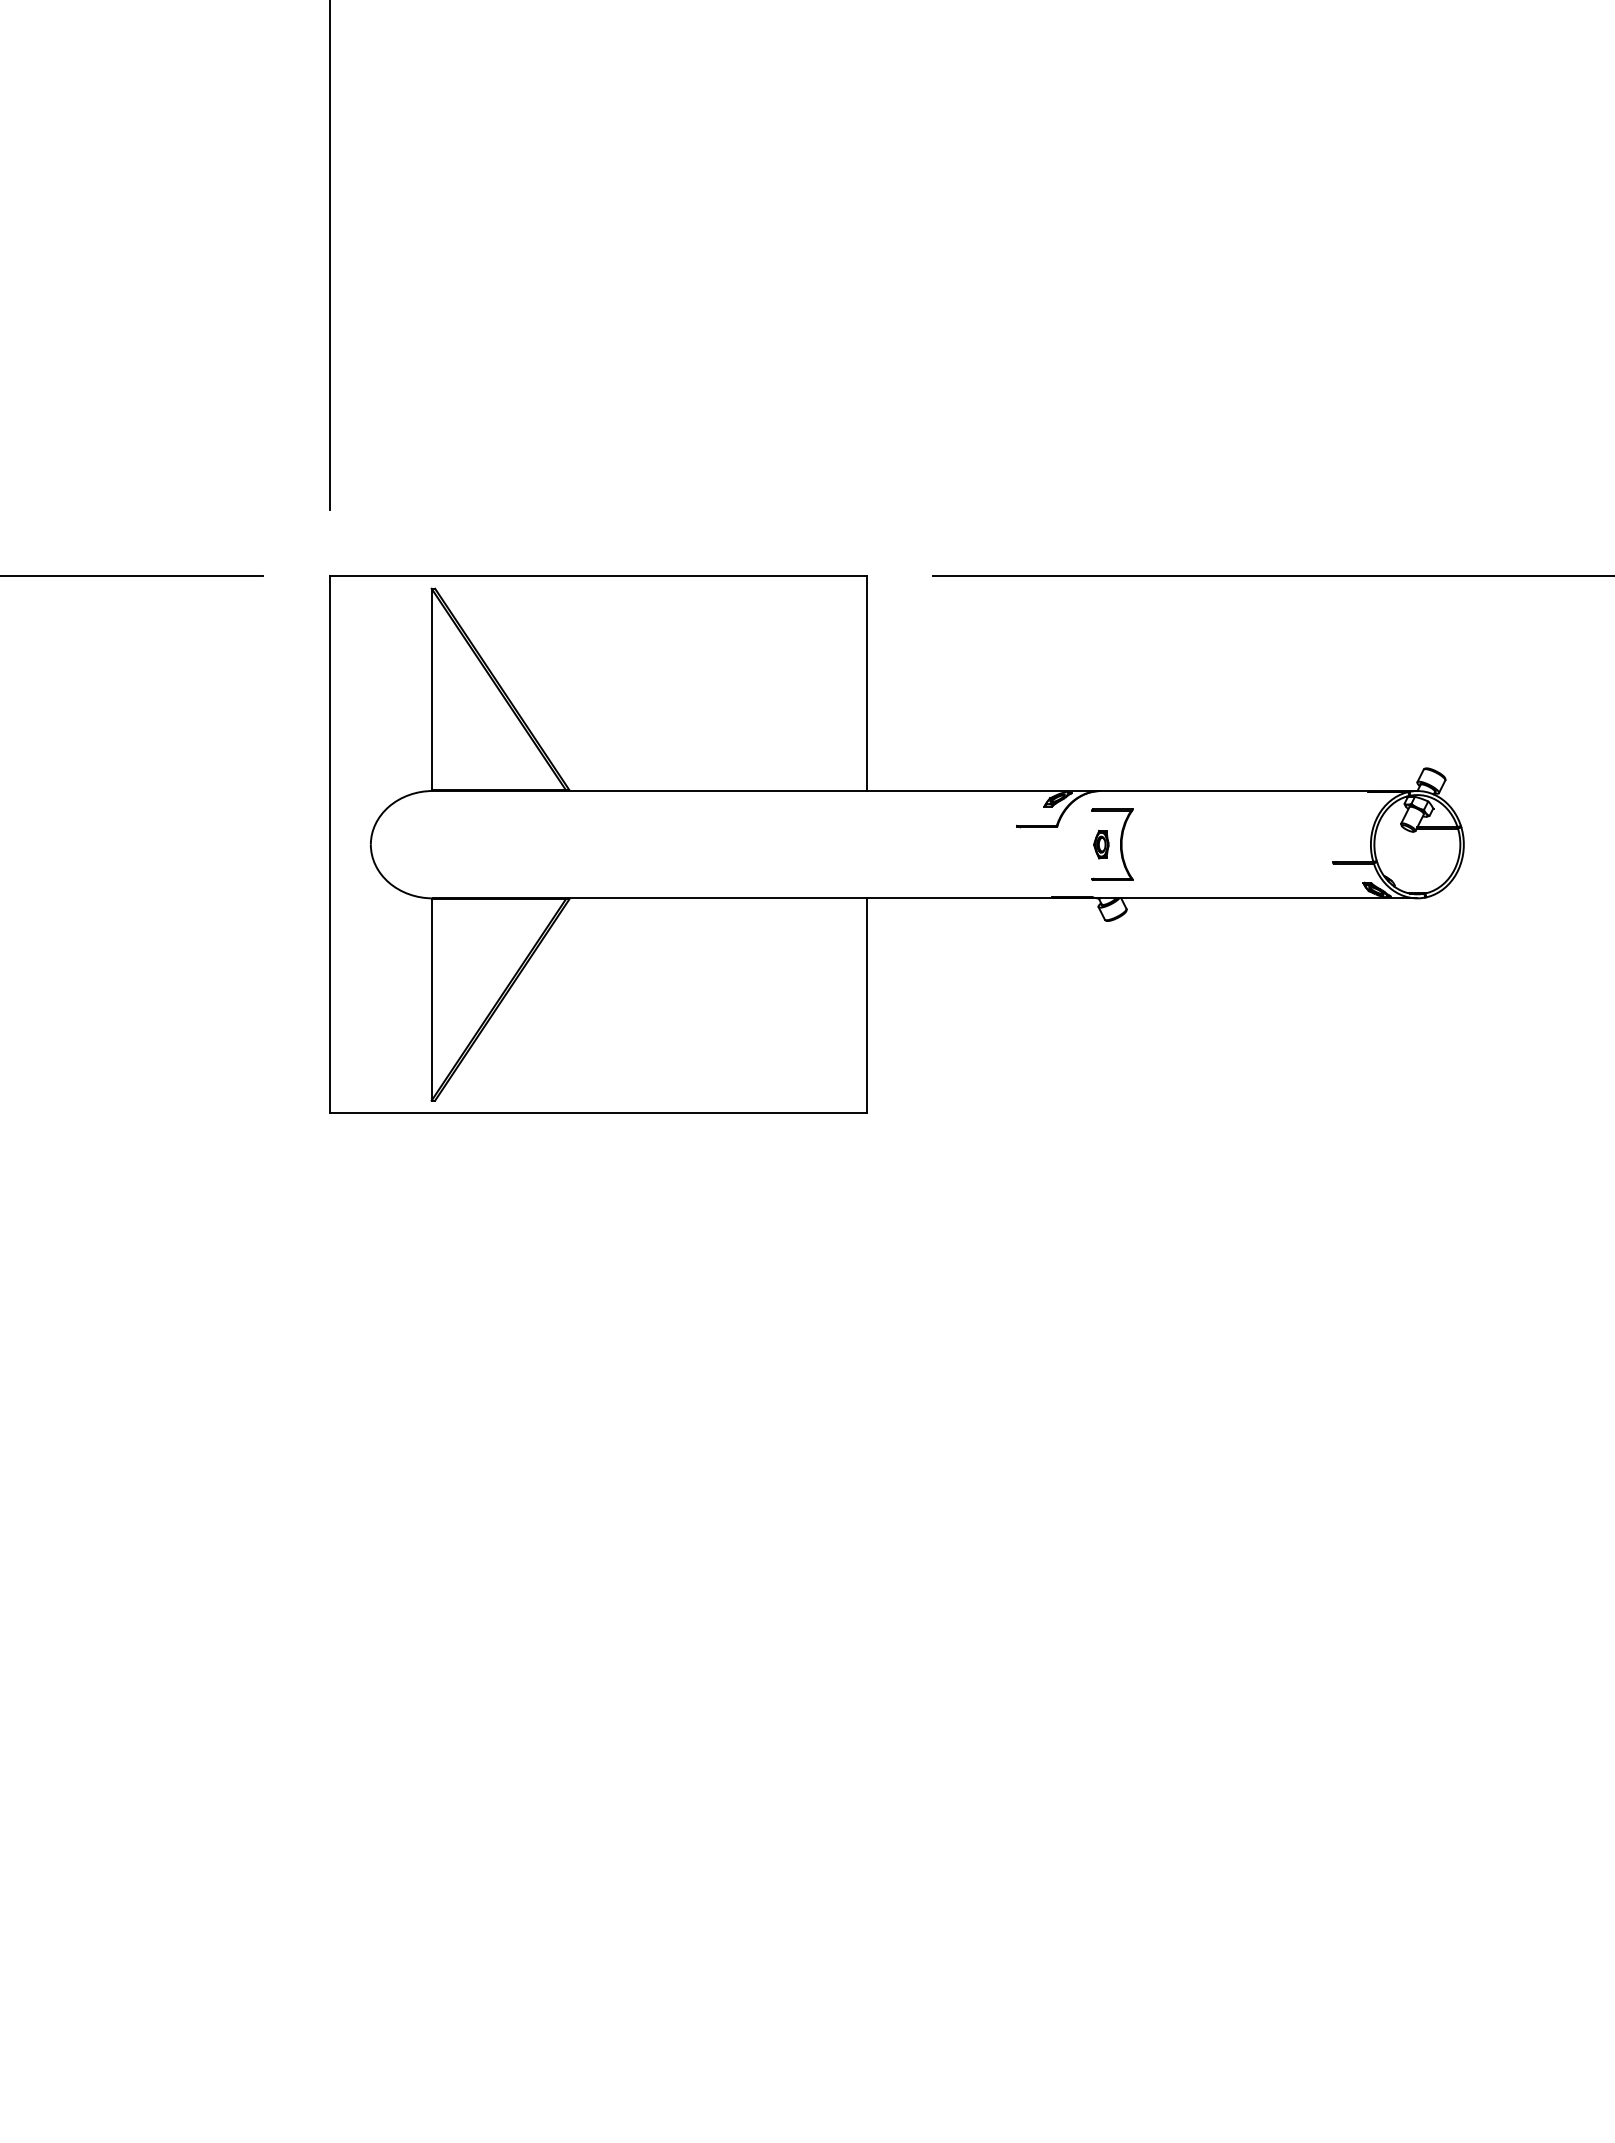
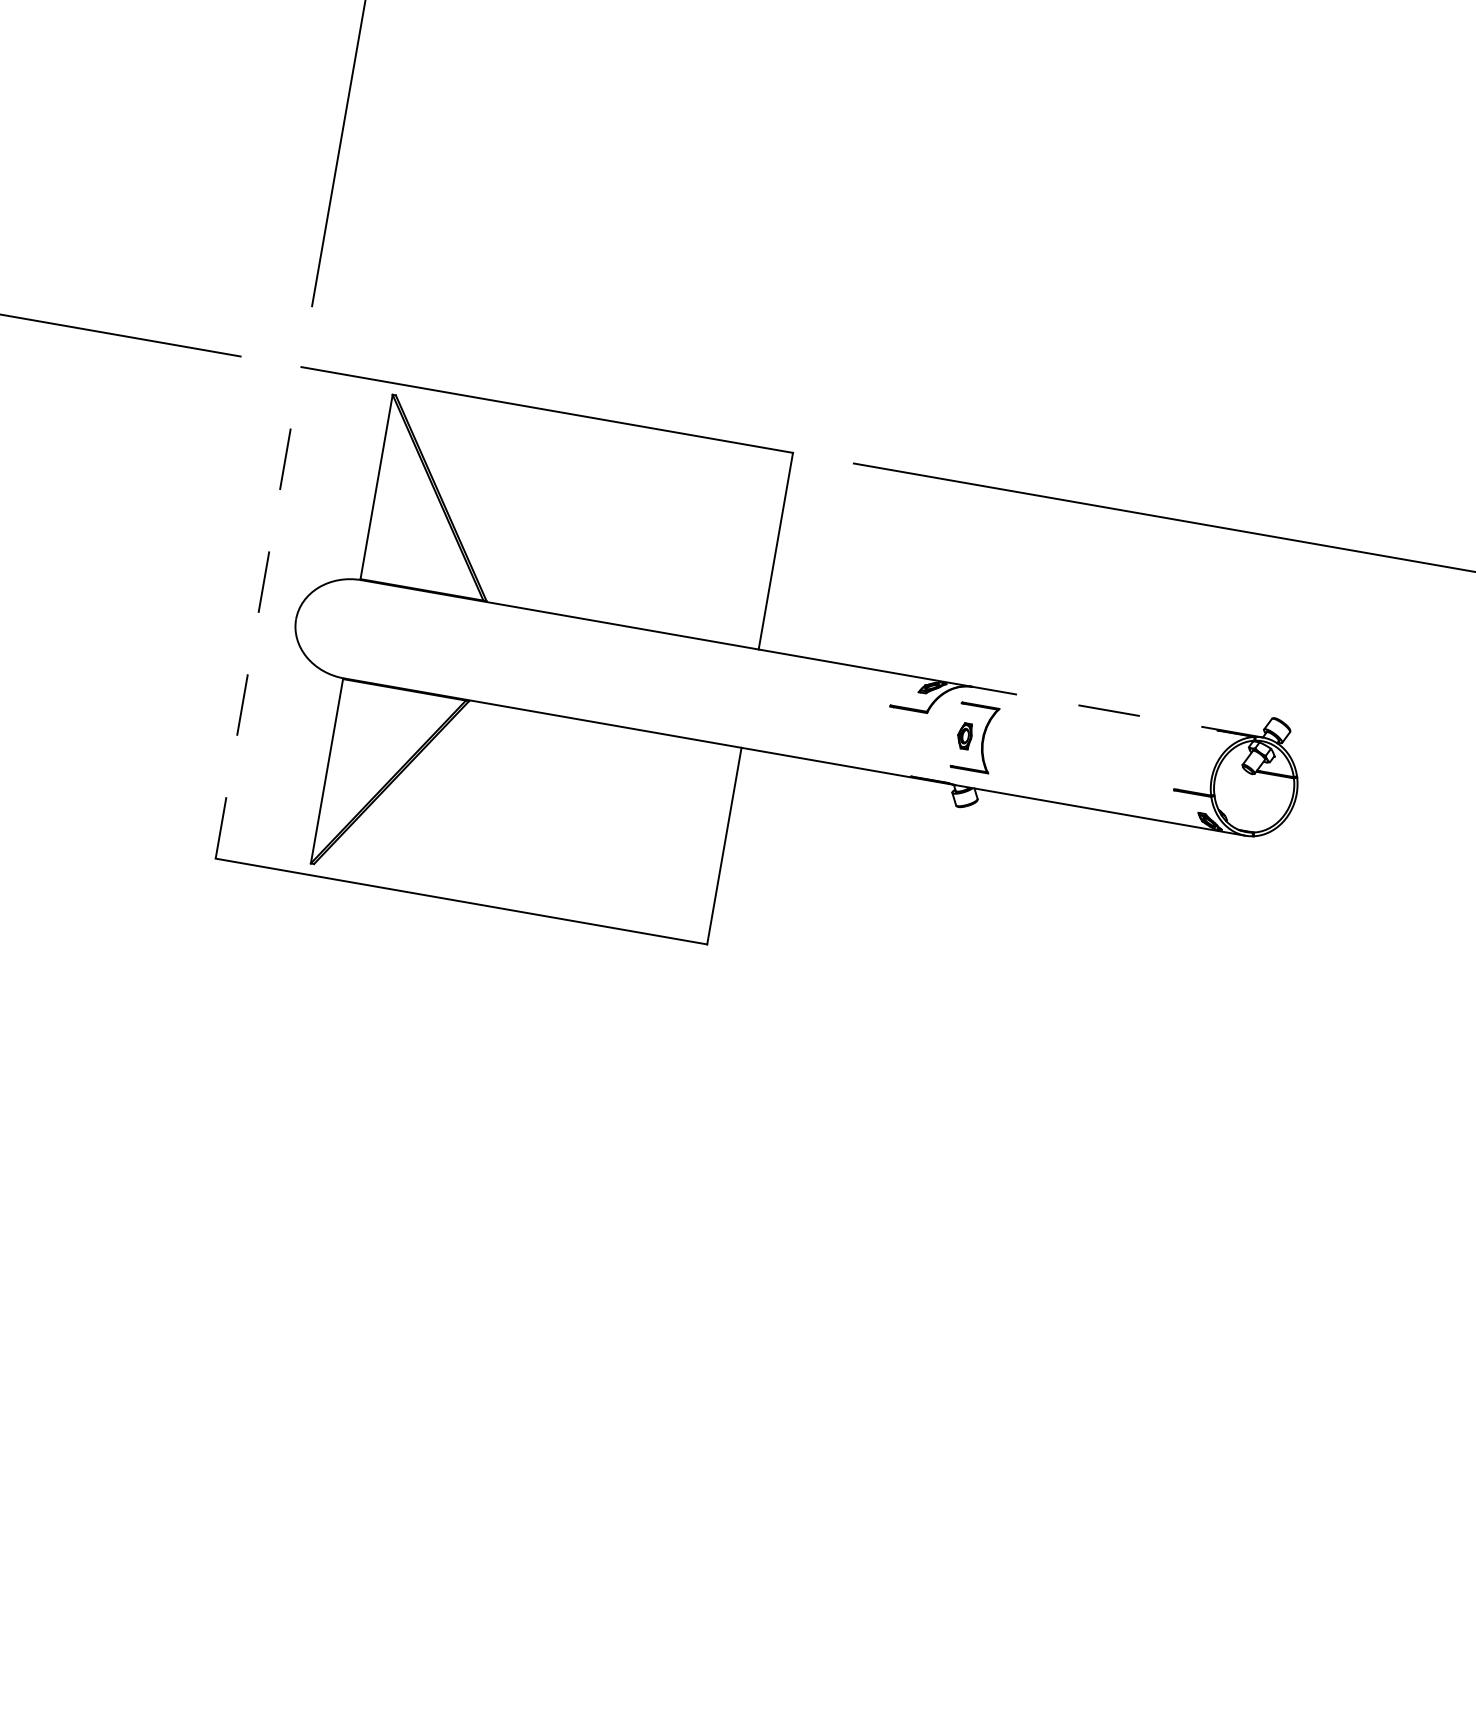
line: (1258, 791) -> (1117, 712), solid -> dashed
line: (329, 844) -> (258, 612), solid -> dashed

